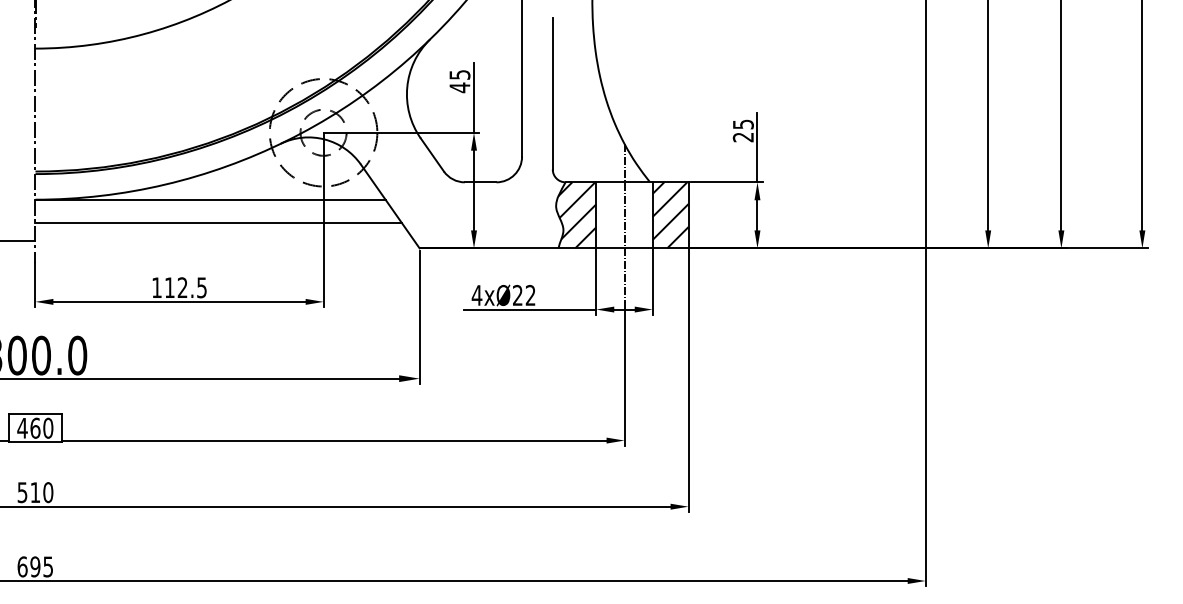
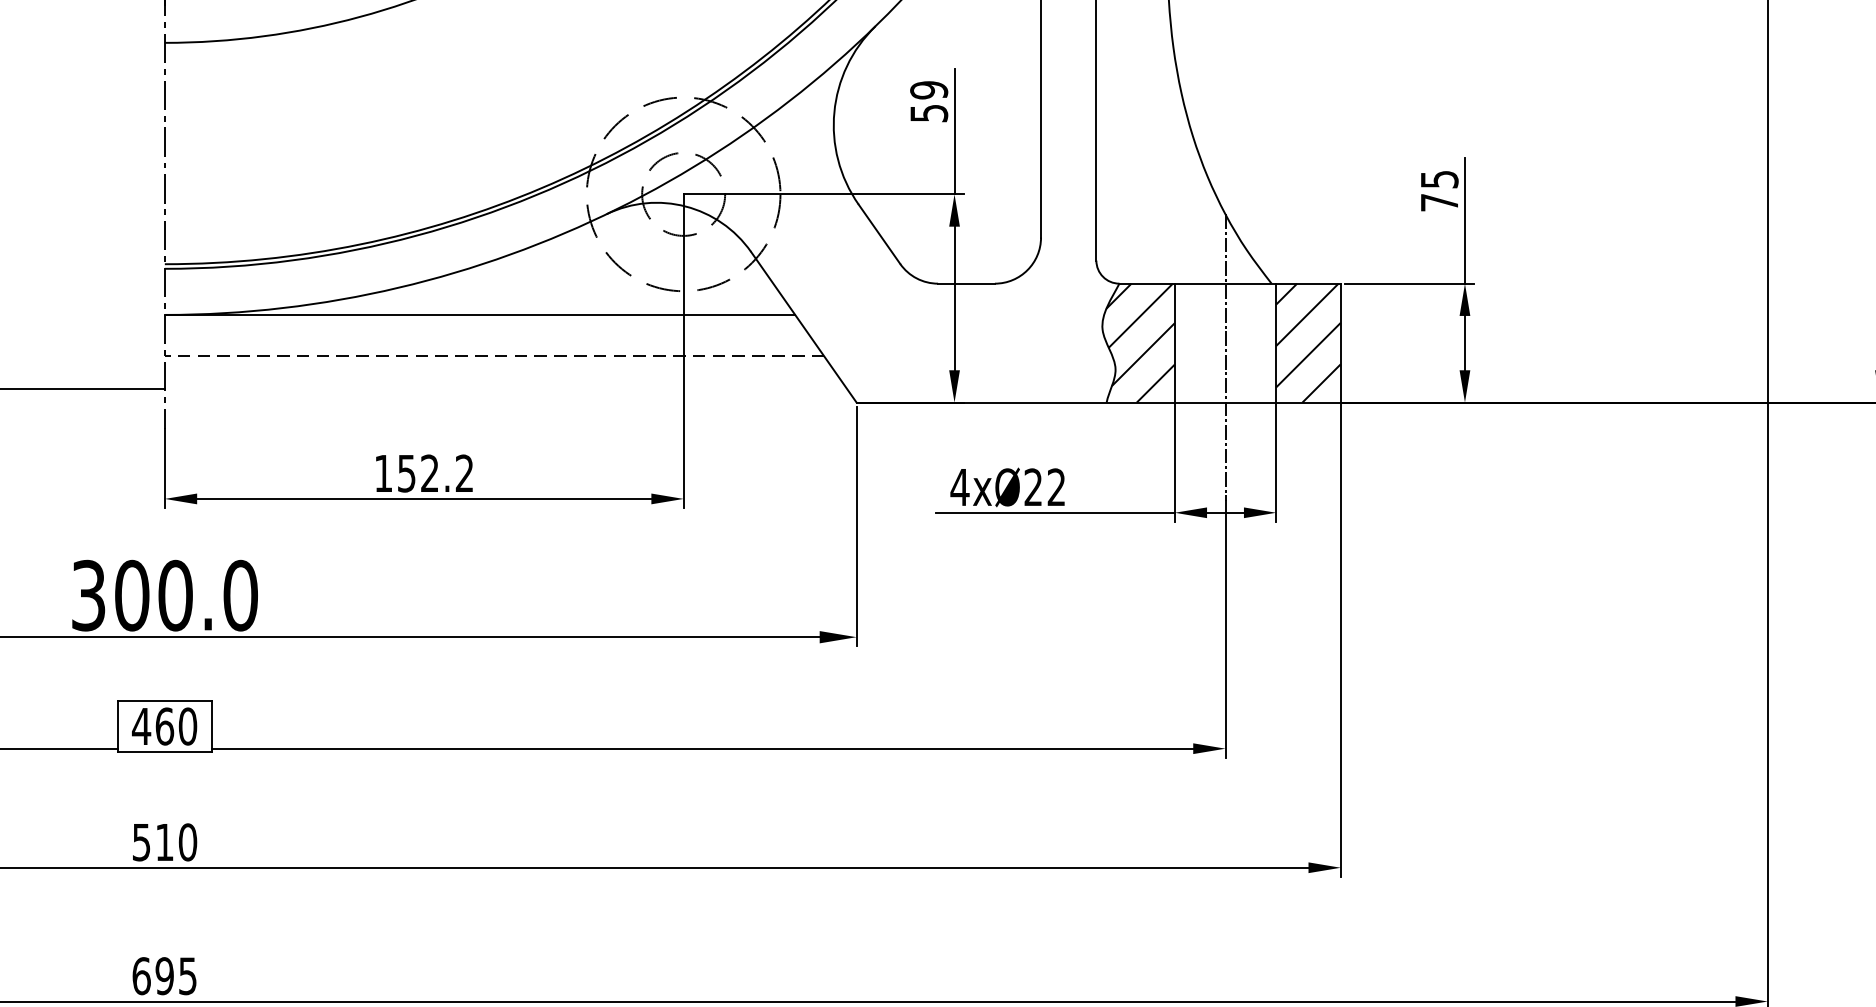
text: (459, 81) -> (928, 102), 45 -> 59
text: (742, 137) -> (1437, 202), 25 -> 75
line: (218, 222) -> (494, 355), solid -> dashed
text: (185, 287) -> (434, 473), 112.5 -> 152.2

